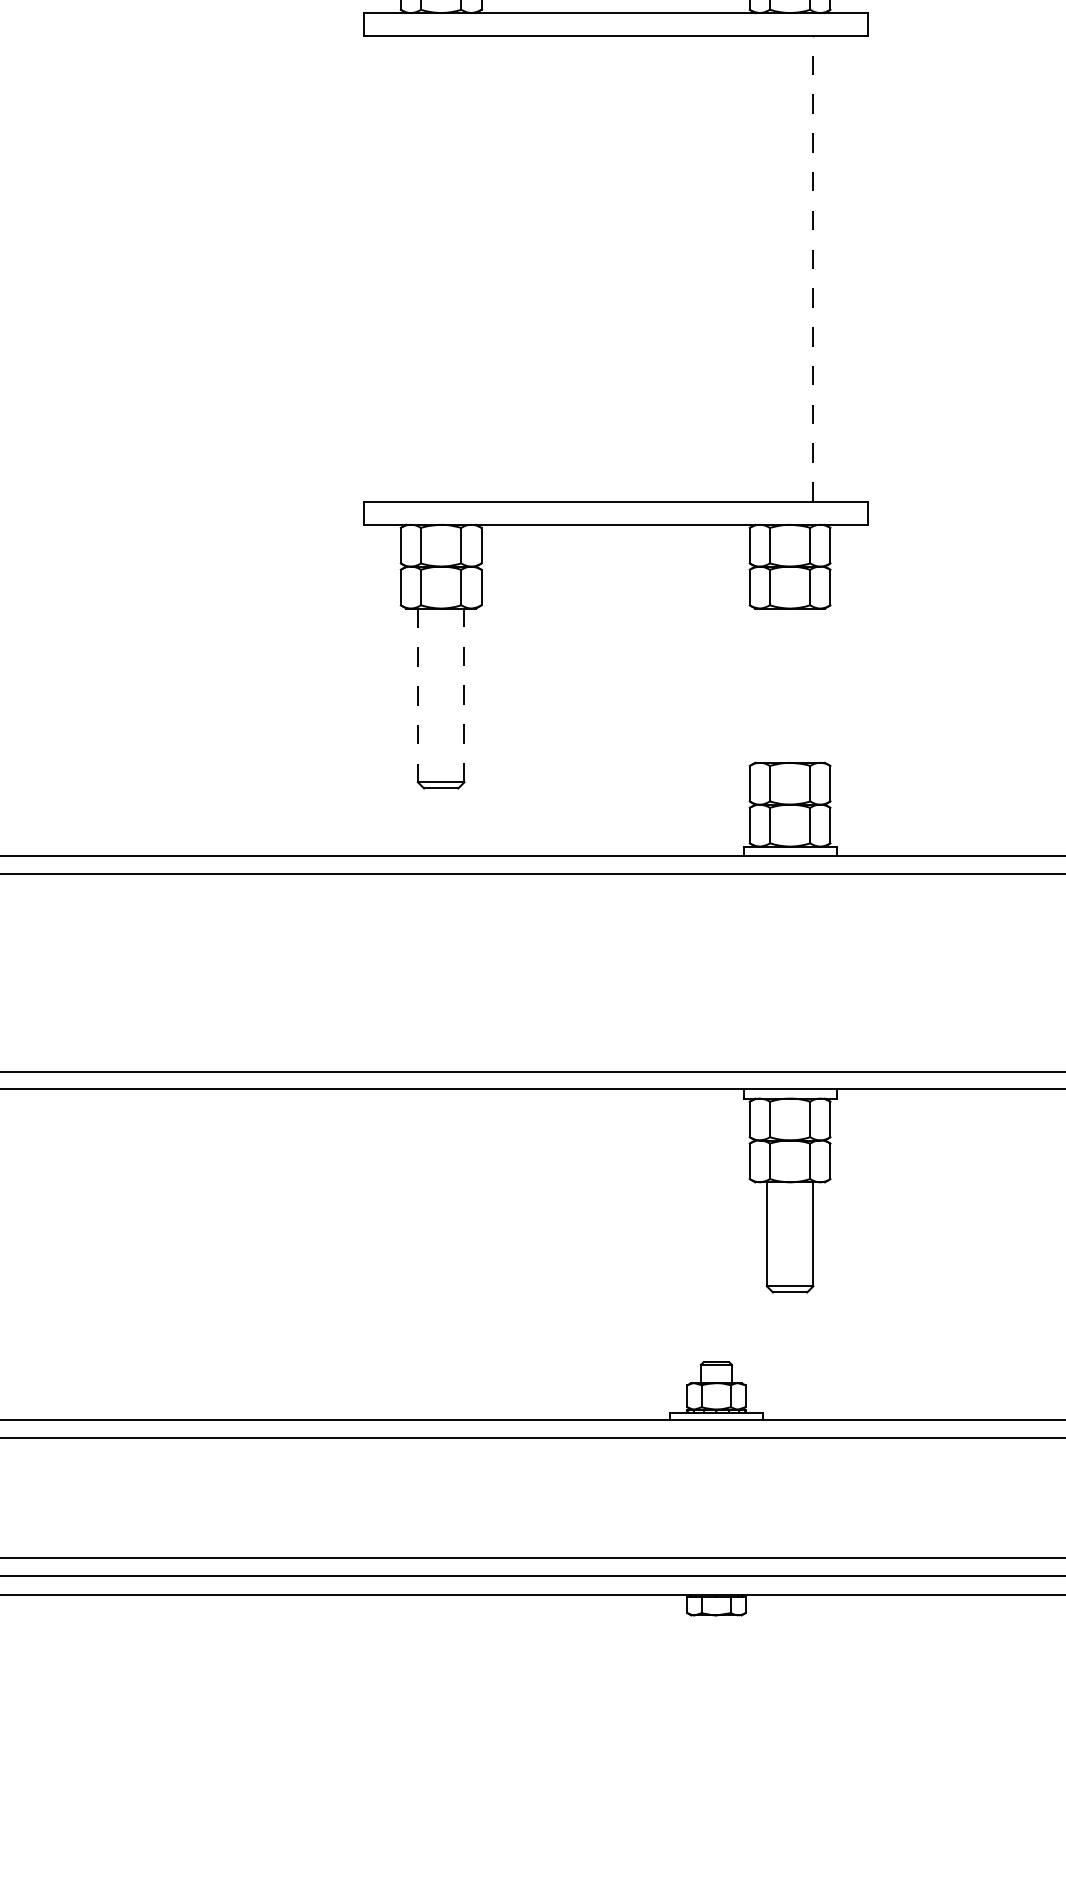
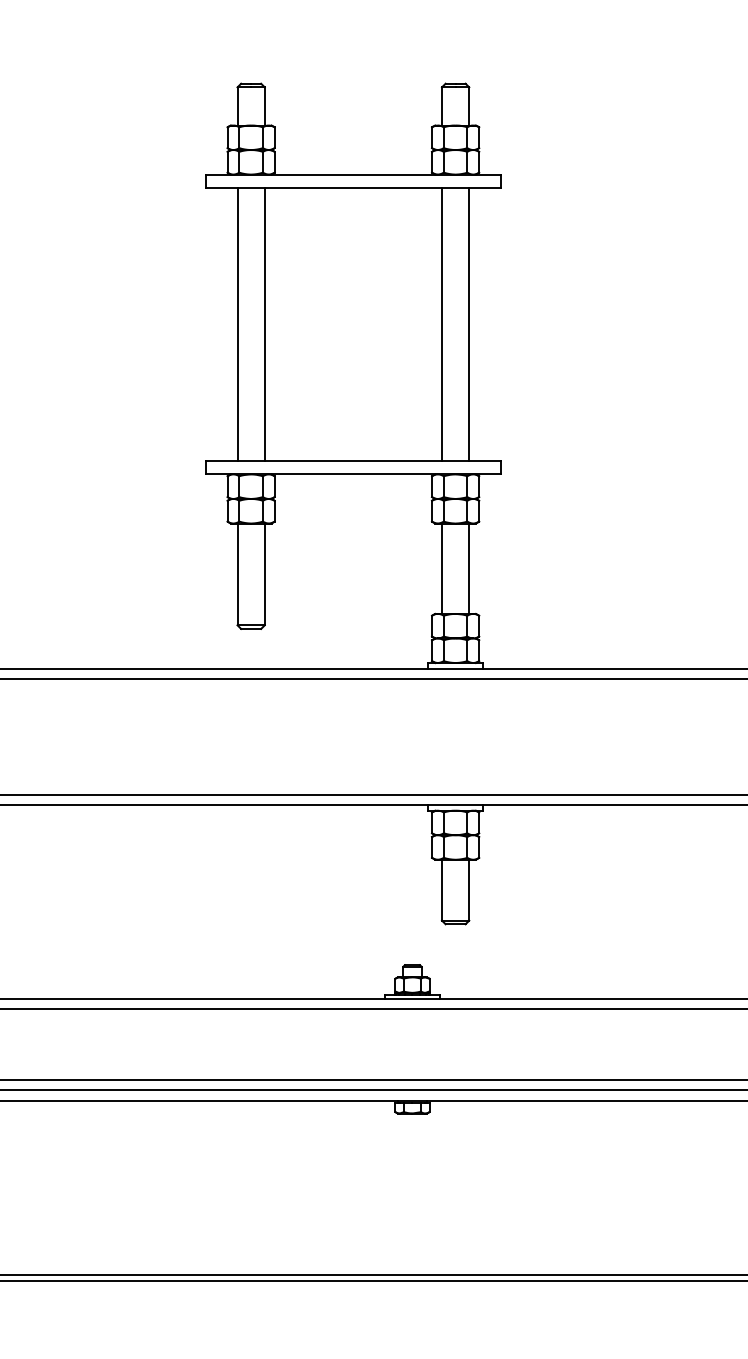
line: (417, 268) -> (237, 324), added
line: (463, 268) -> (264, 324), added
line: (766, 268) -> (441, 324), added
line: (813, 268) -> (469, 324), dashed -> solid
line: (766, 685) -> (441, 568), added
line: (813, 685) -> (469, 568), added
line: (417, 695) -> (237, 574), dashed -> solid
line: (463, 695) -> (264, 574), dashed -> solid

